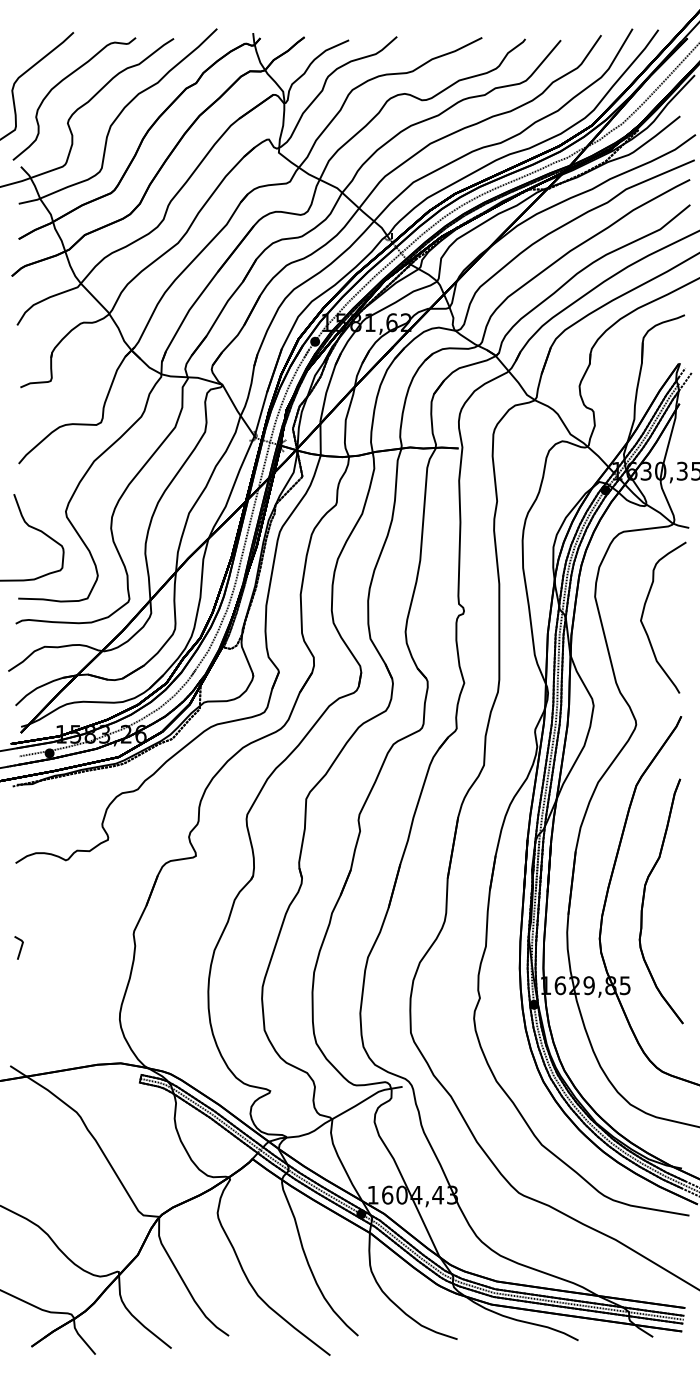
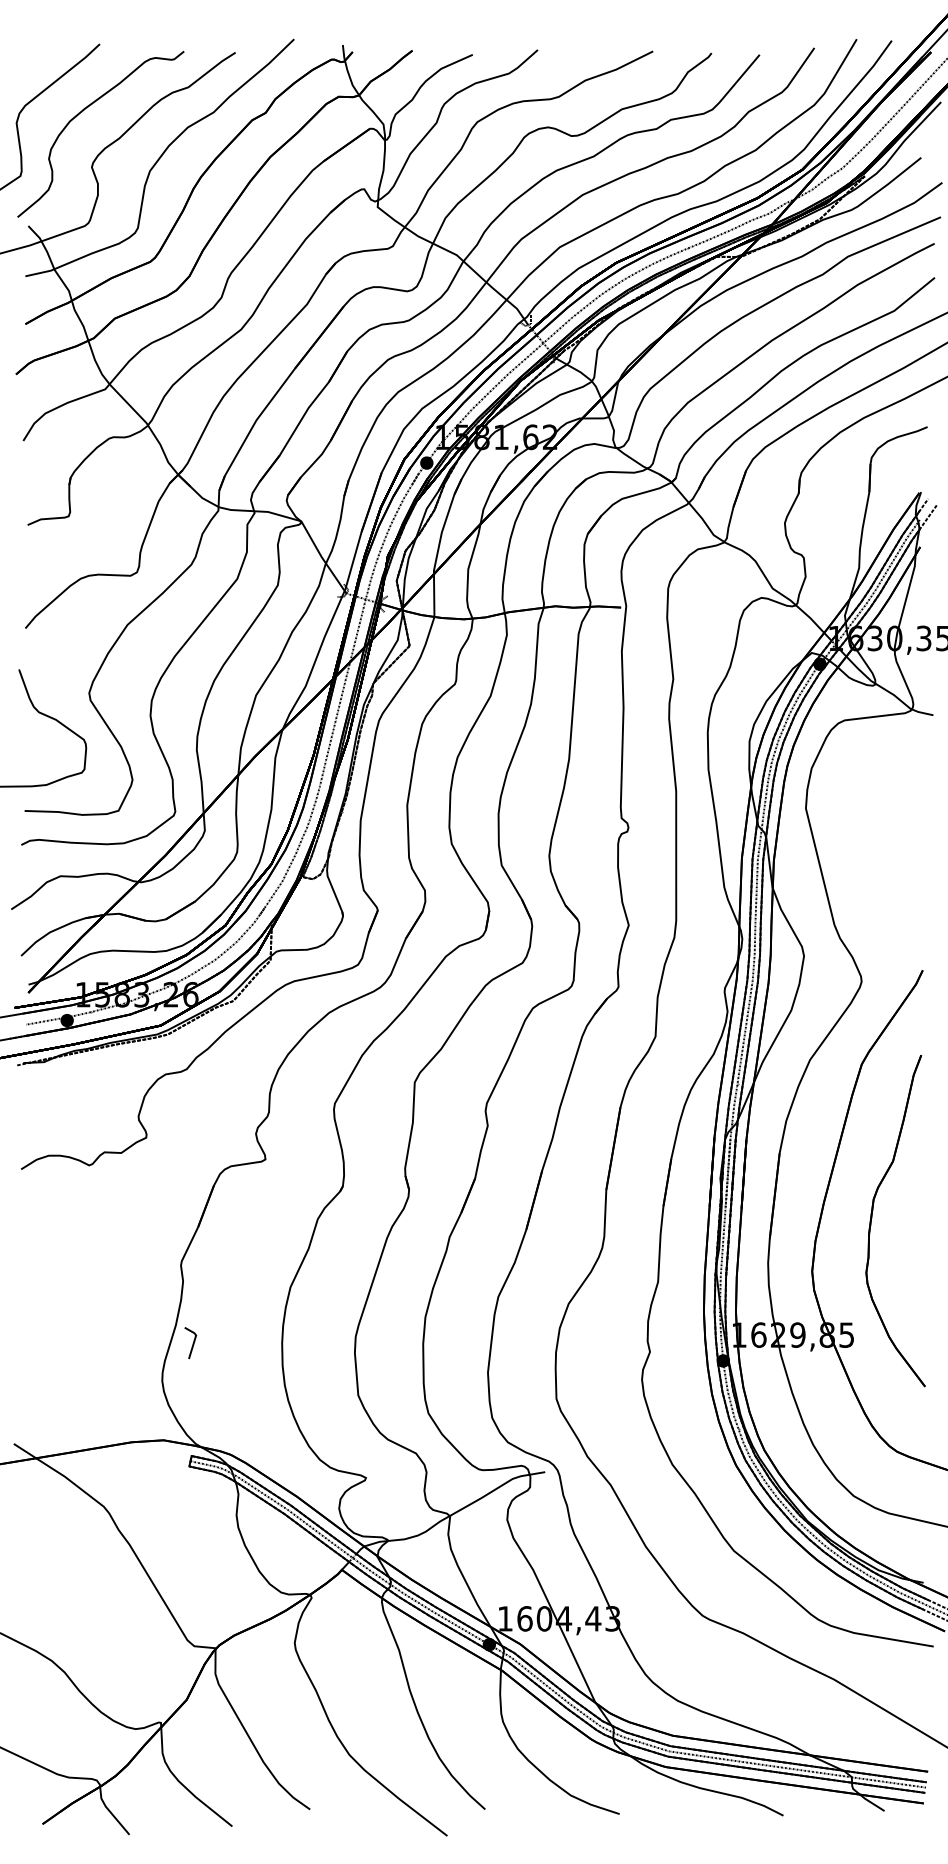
curve: (643, 613) -> (871, 831), removed
line: (20, 948) -> (192, 1343), moved

